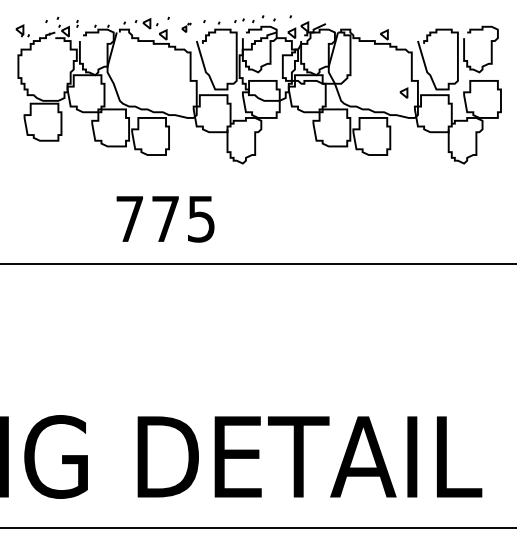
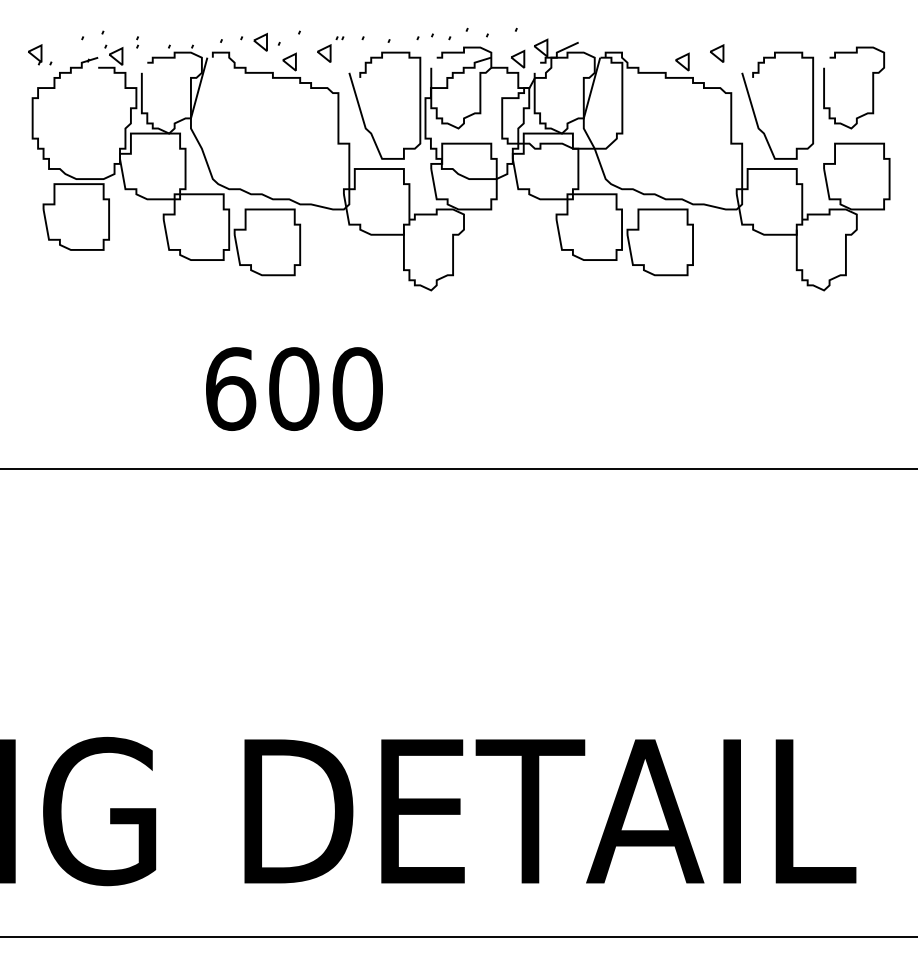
part: (186, 27) -> (331, 48), size x1.67
part: (403, 92) -> (716, 52), moved
text: (165, 218) -> (293, 387), 775 -> 600

